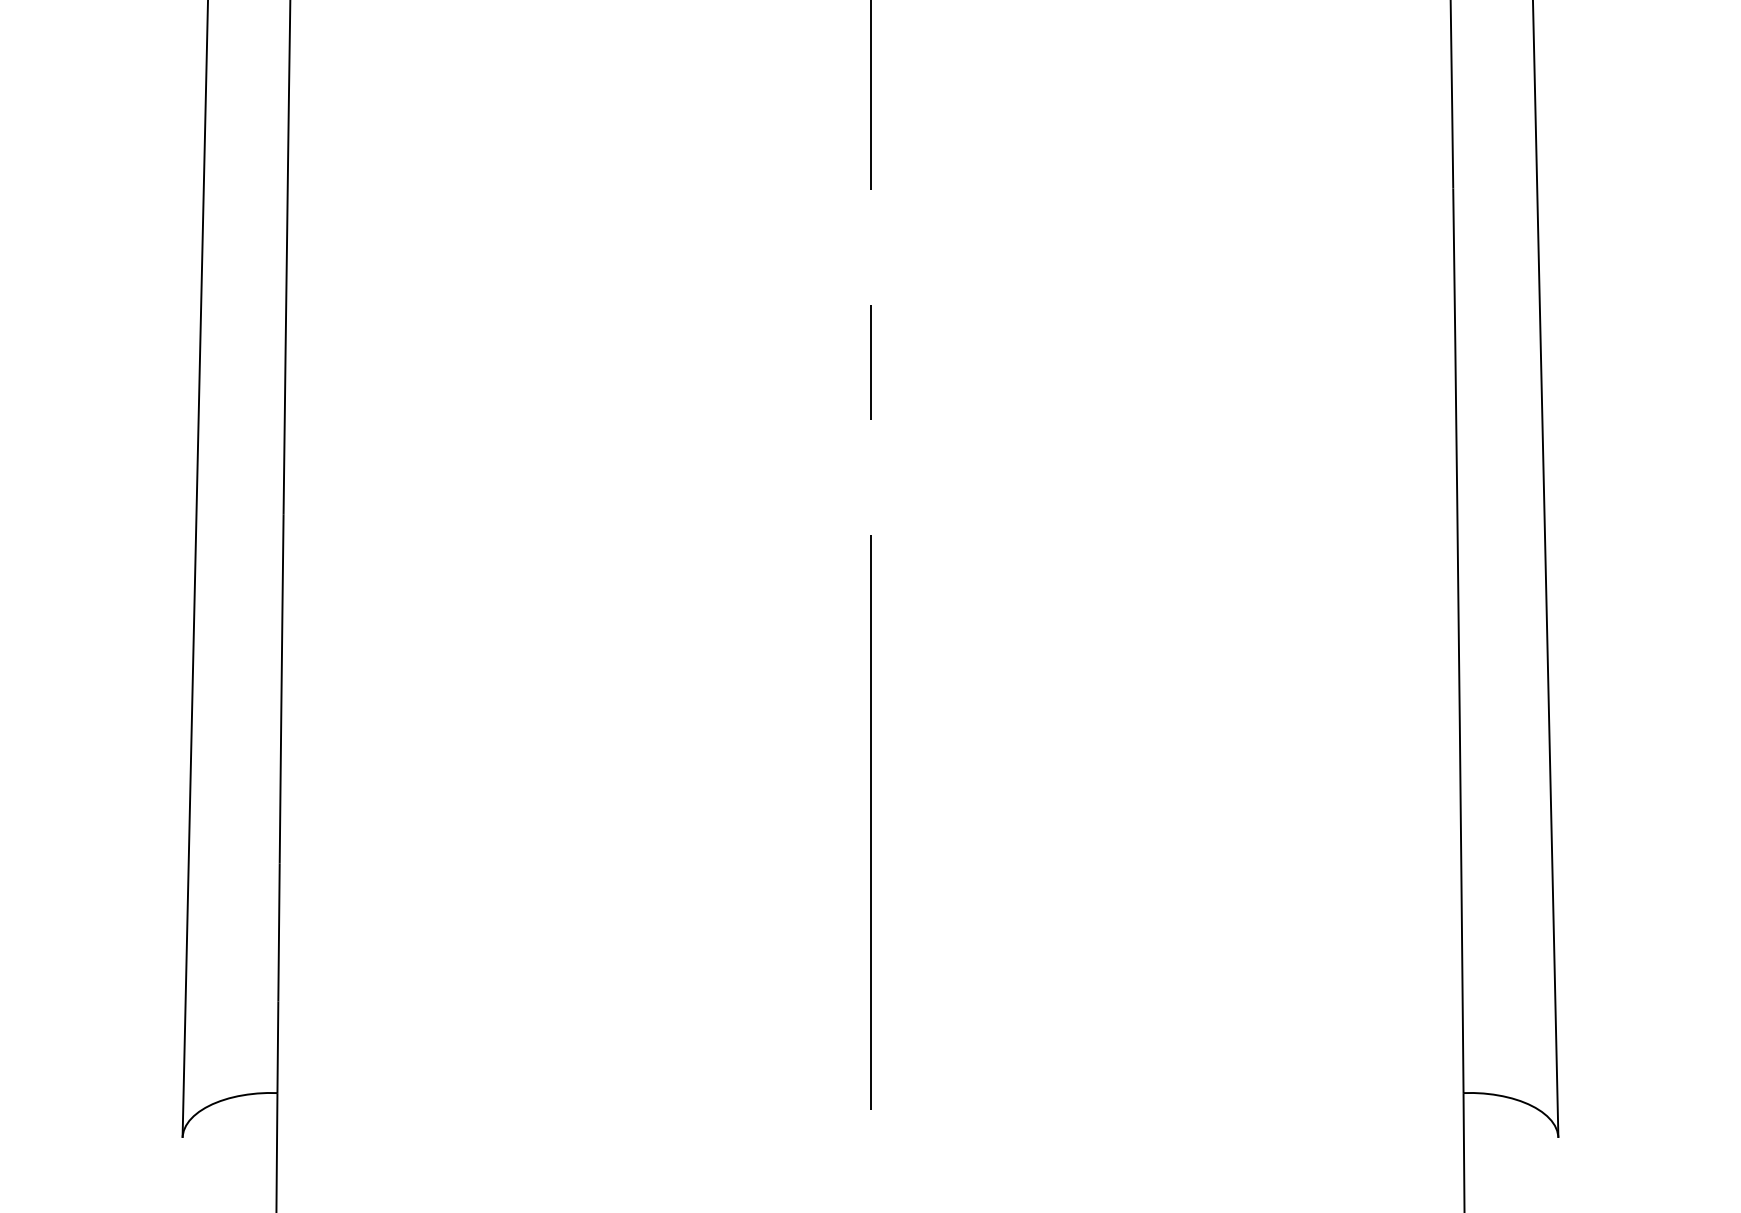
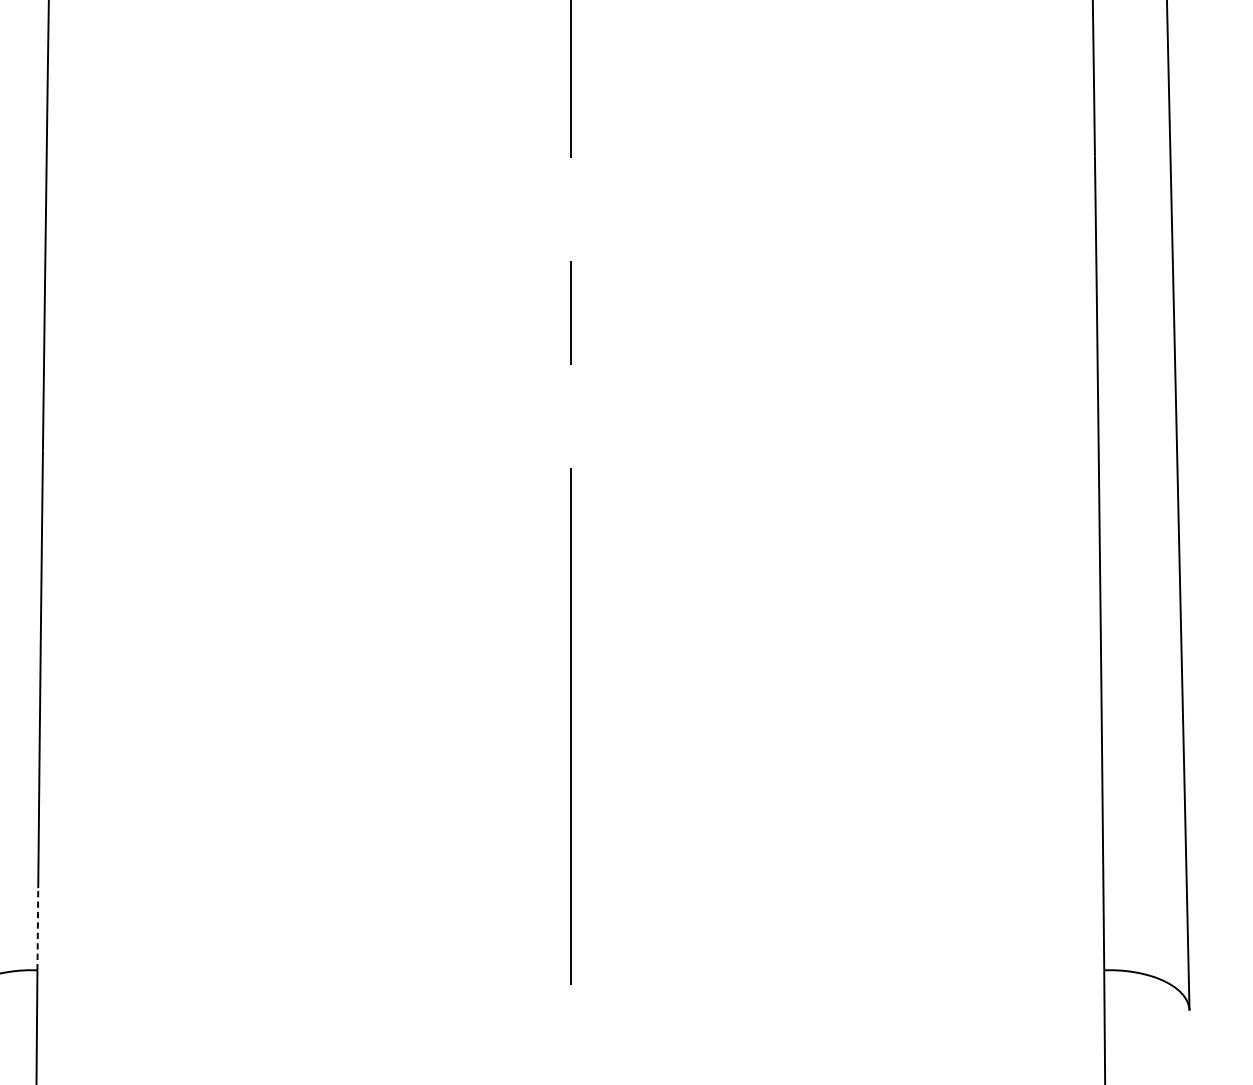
line: (277, 1047) -> (37, 929), solid -> dashed

